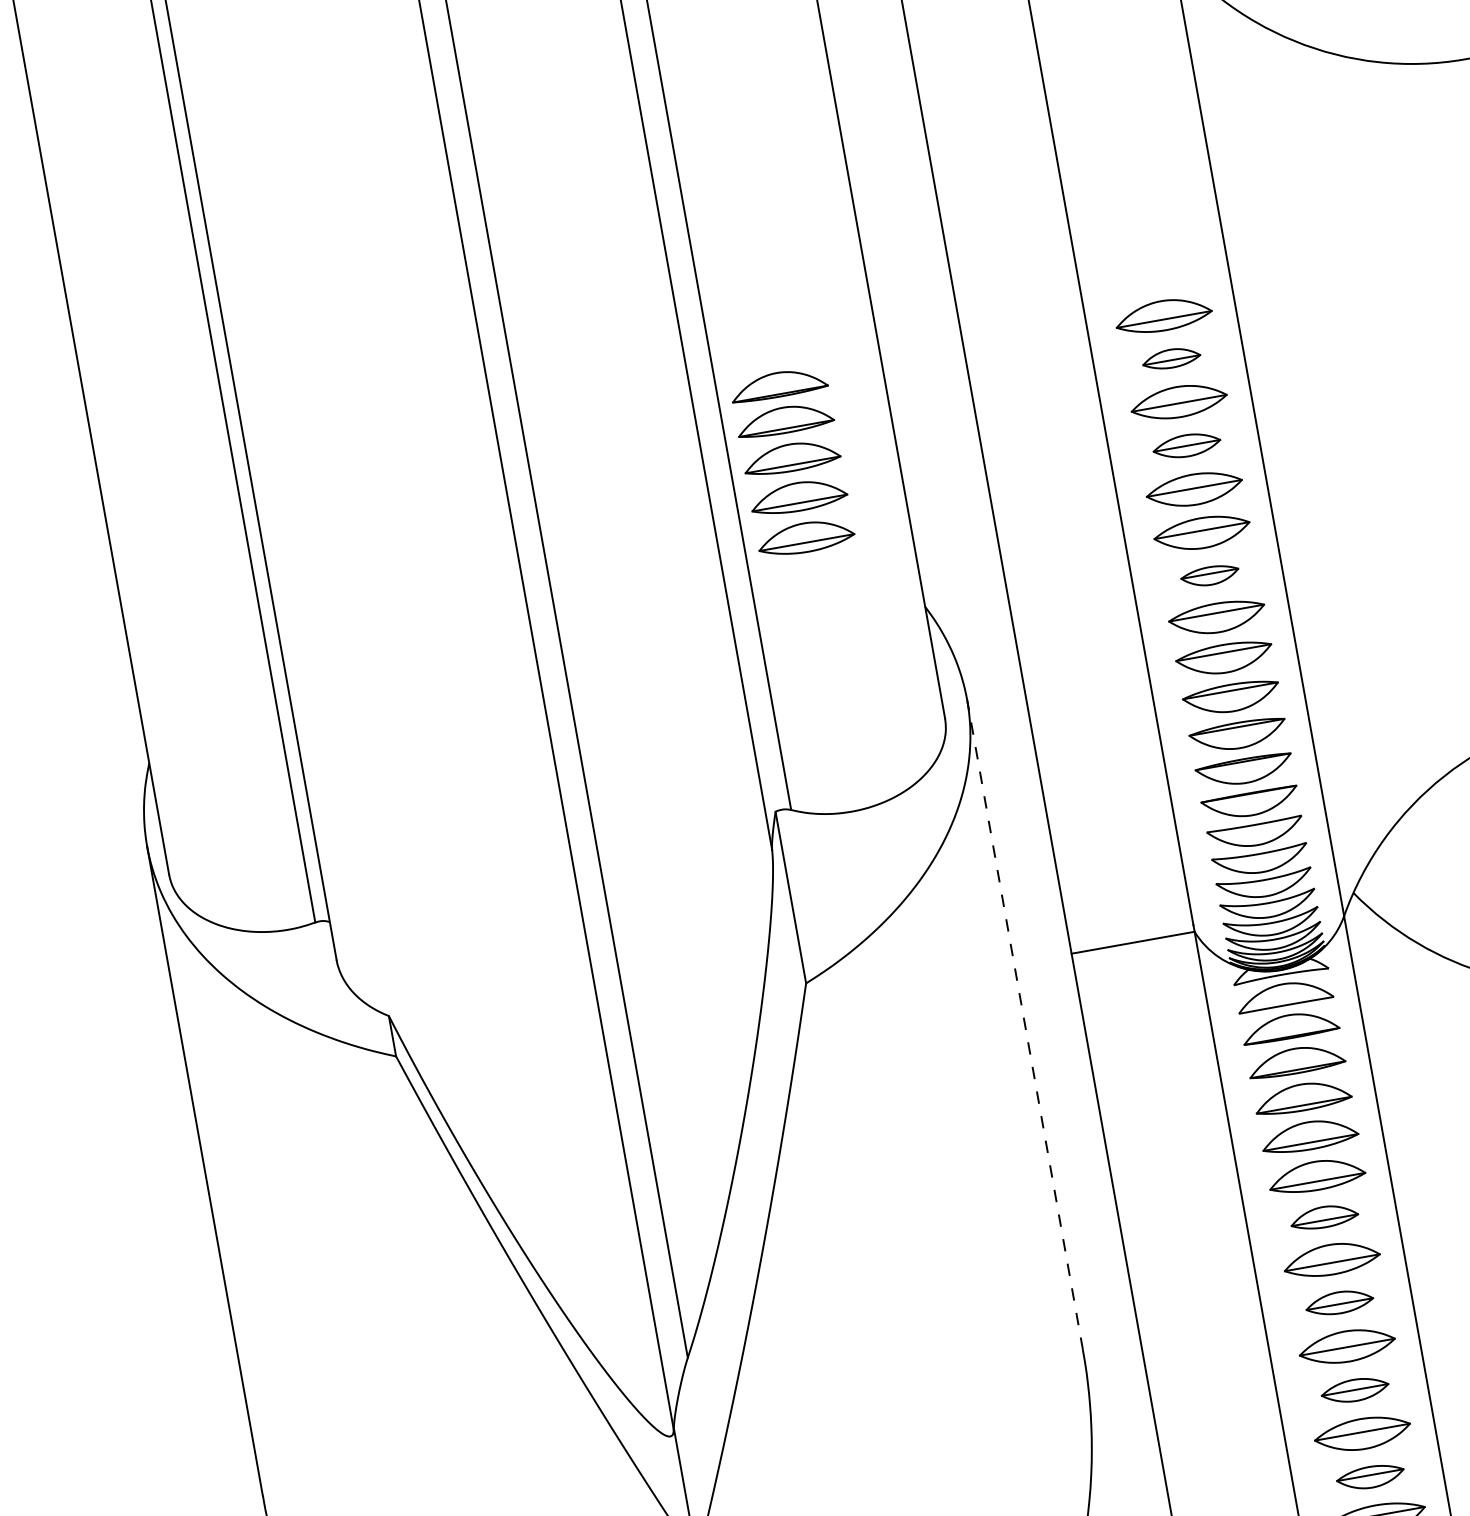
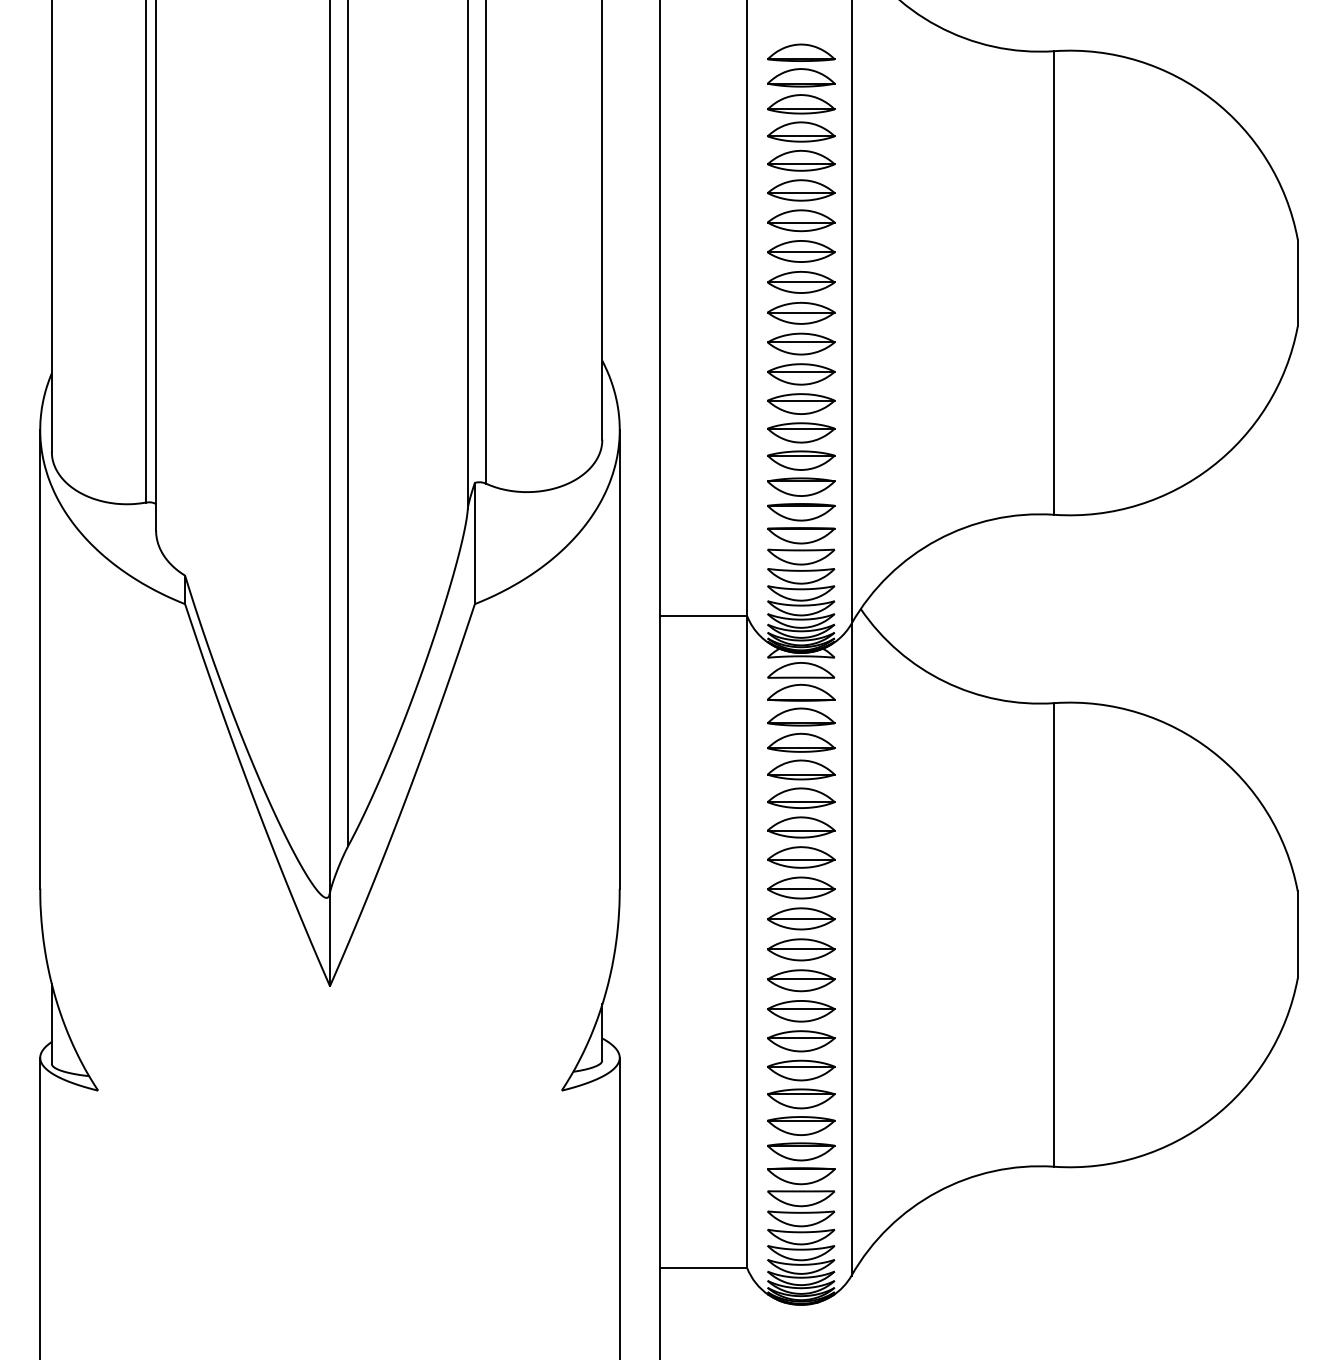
part: (1171, 358) -> (801, 220), size x1.67
part: (1187, 445) -> (801, 282), size x1.43
part: (793, 462) -> (801, 107), moved
part: (1210, 576) -> (801, 374), size x1.67
line: (1024, 1023) -> (619, 658), dashed -> solid
part: (1324, 1217) -> (801, 827), size x1.43
part: (1339, 1302) -> (801, 887), size x1.43
part: (1355, 1389) -> (801, 949), size x1.43
part: (1371, 1477) -> (801, 1011), size x1.43

